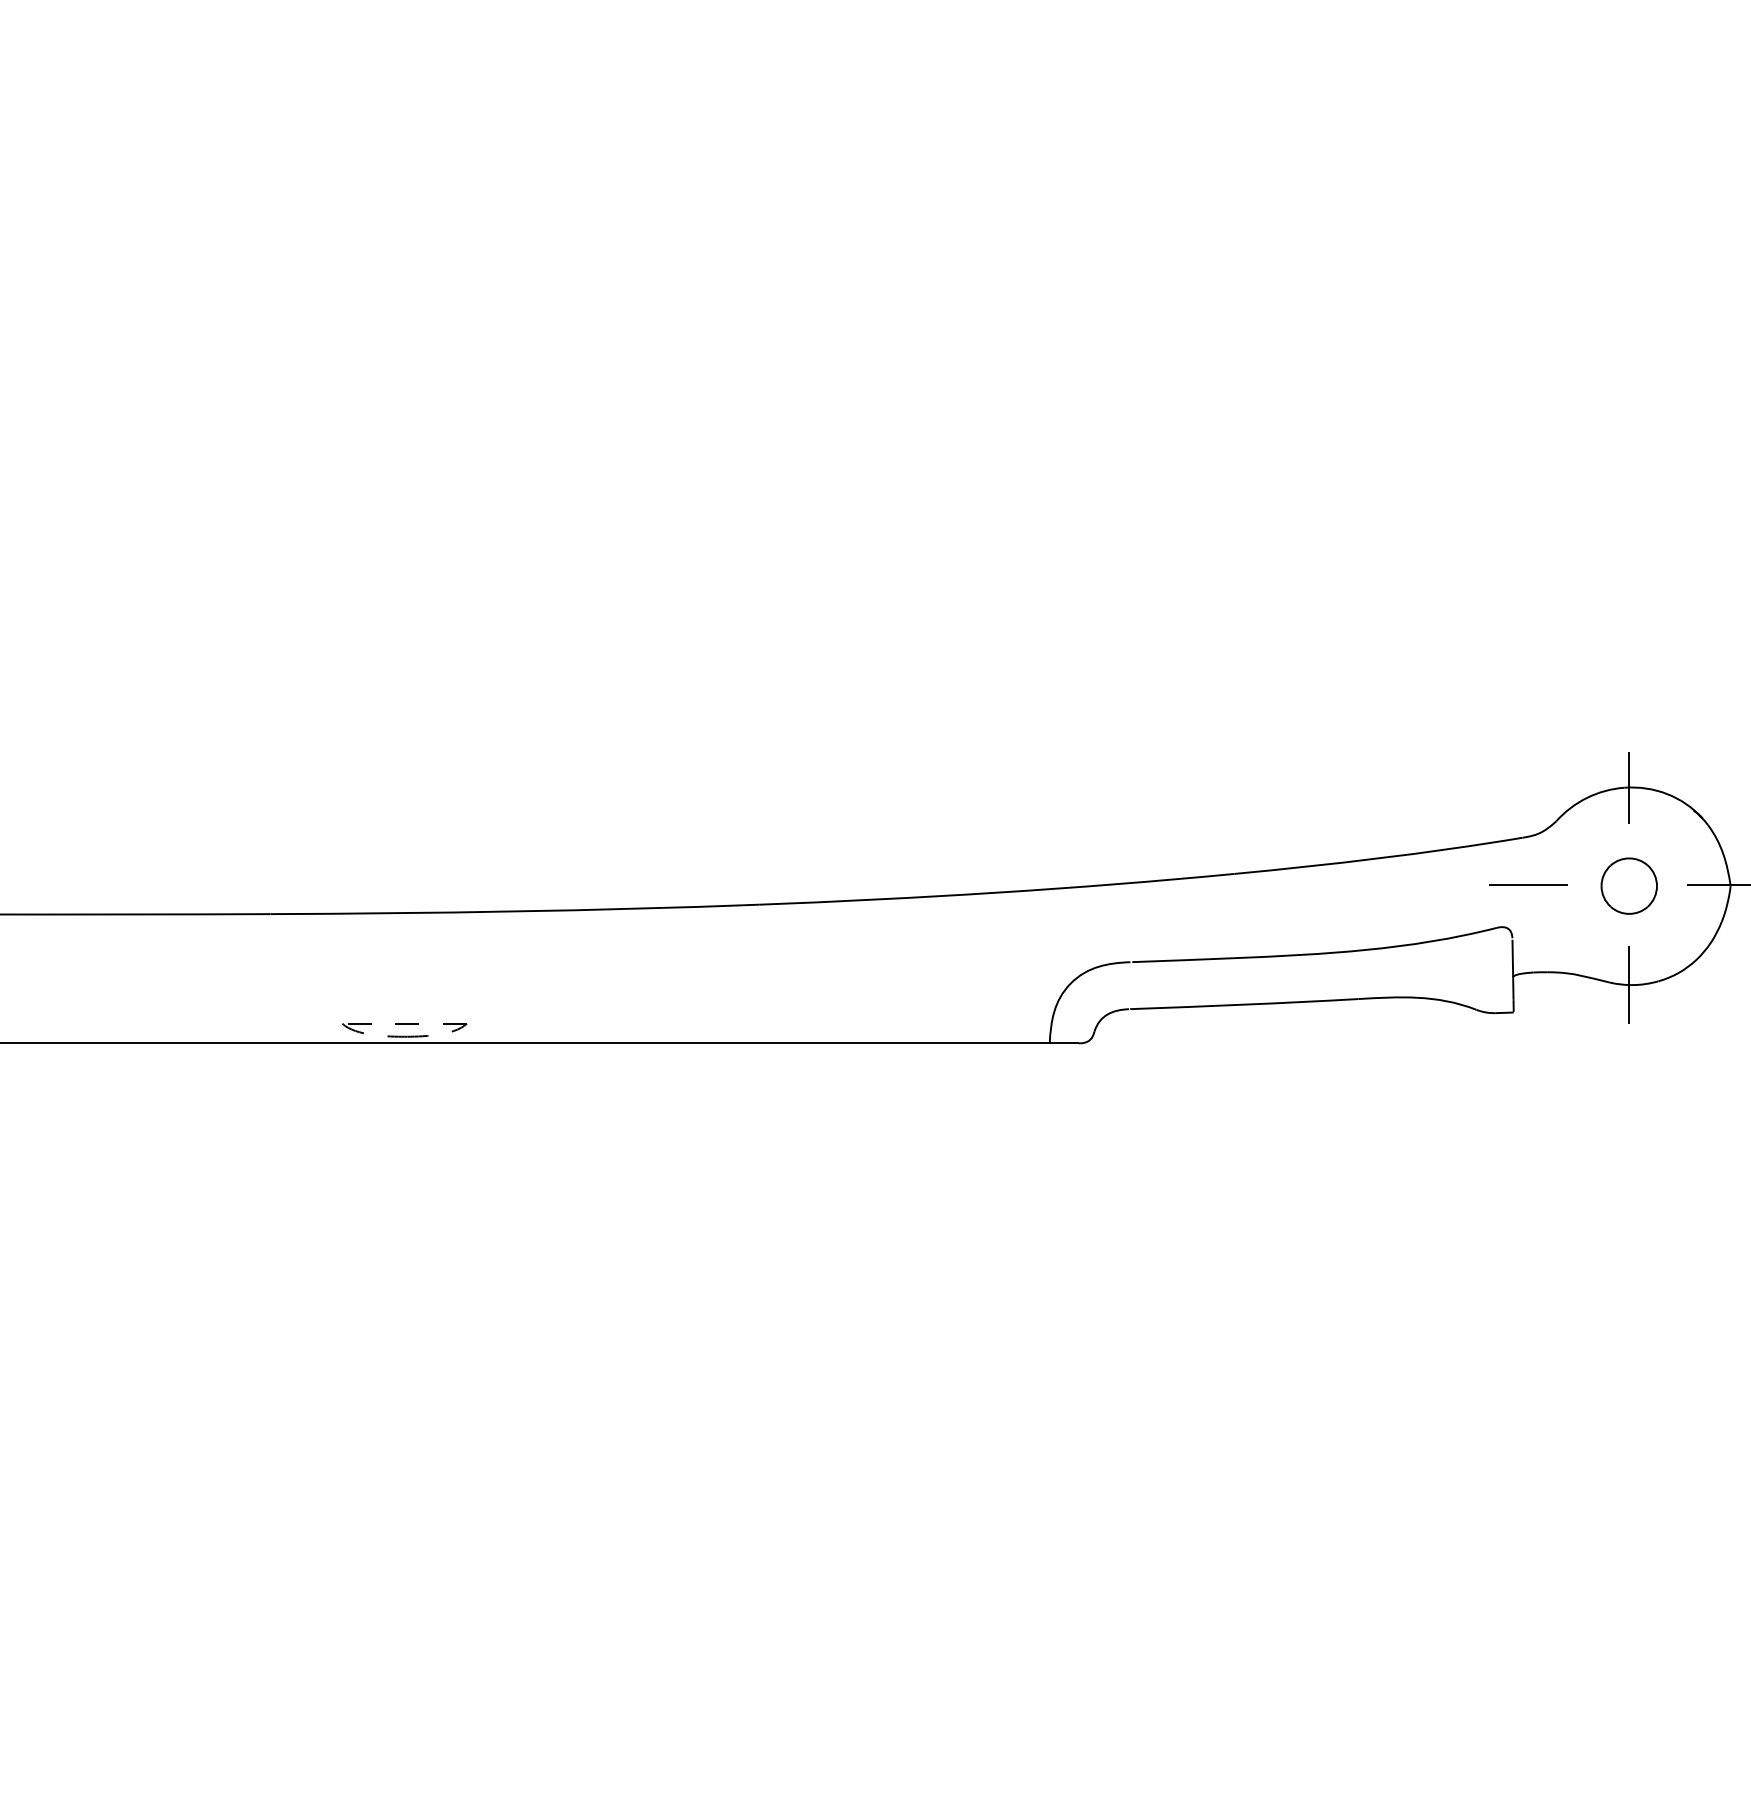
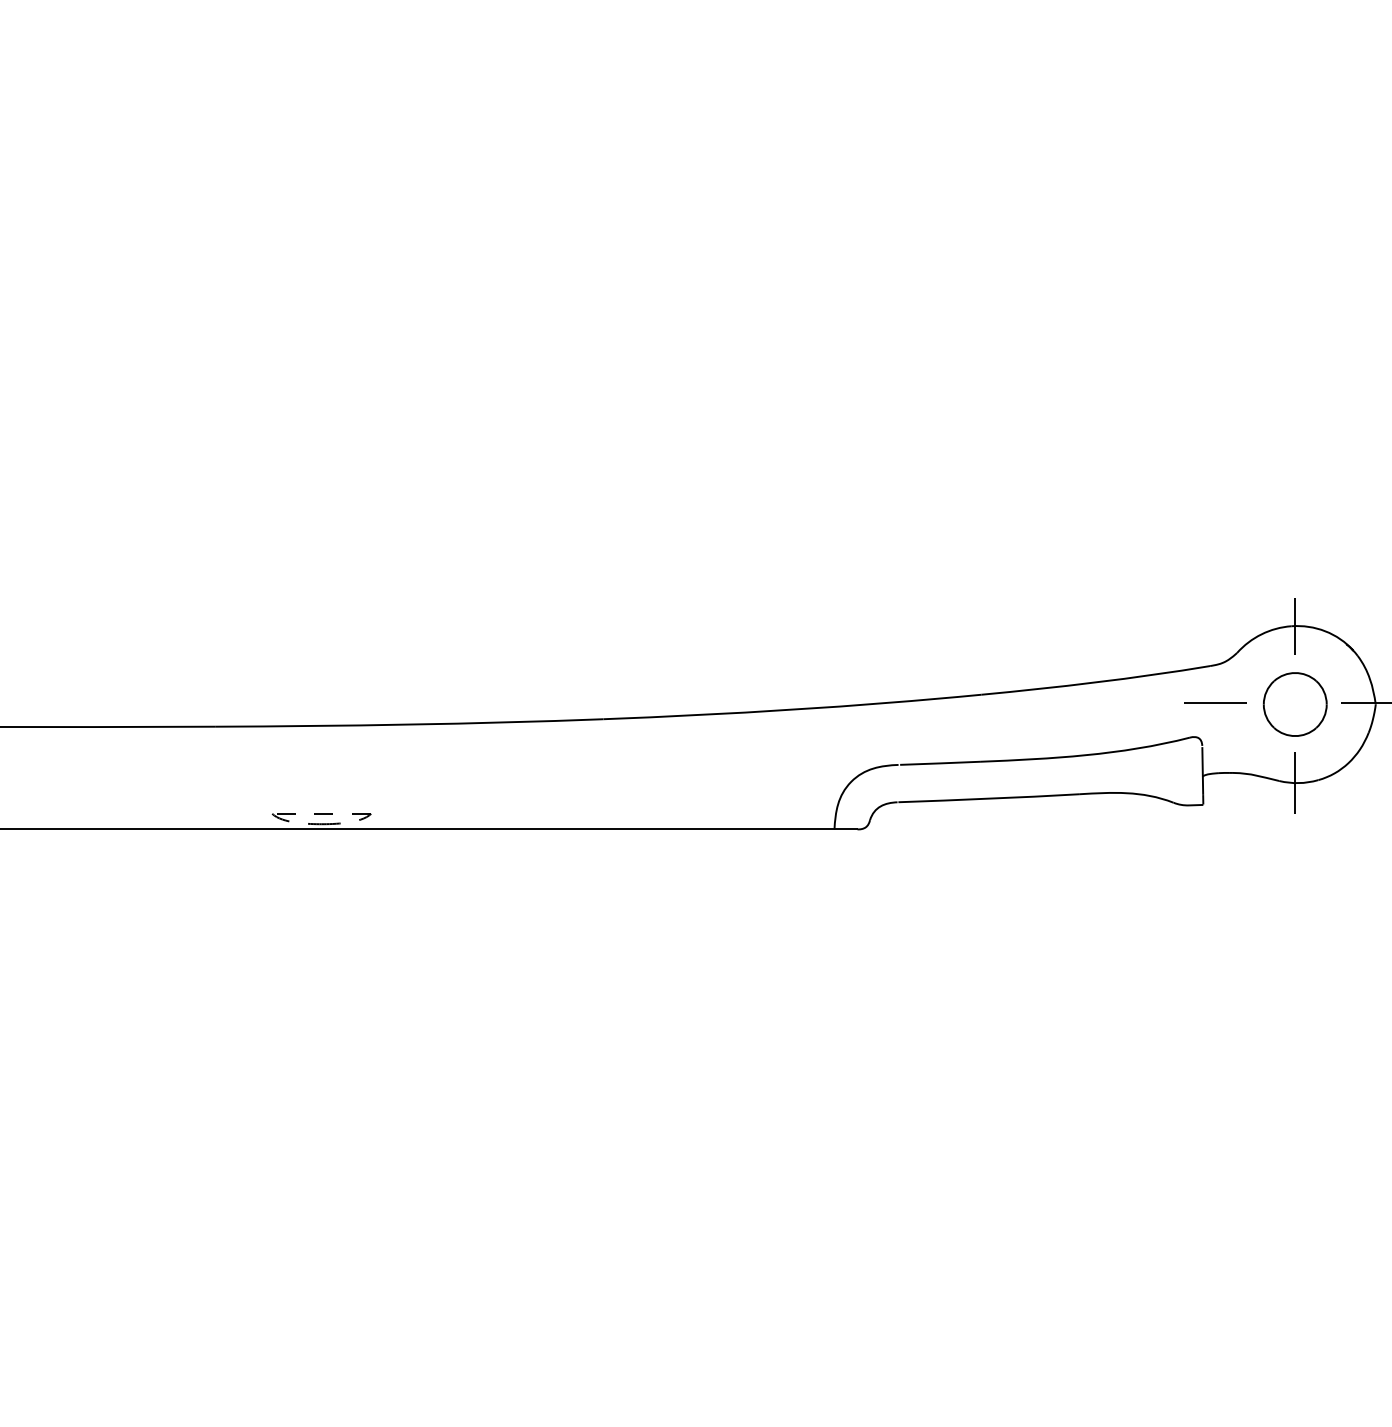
part: (1628, 885) -> (1294, 703), size x1.43

